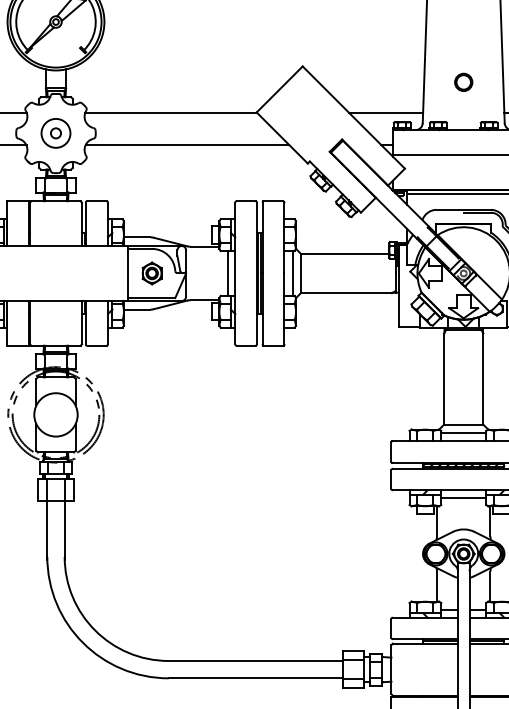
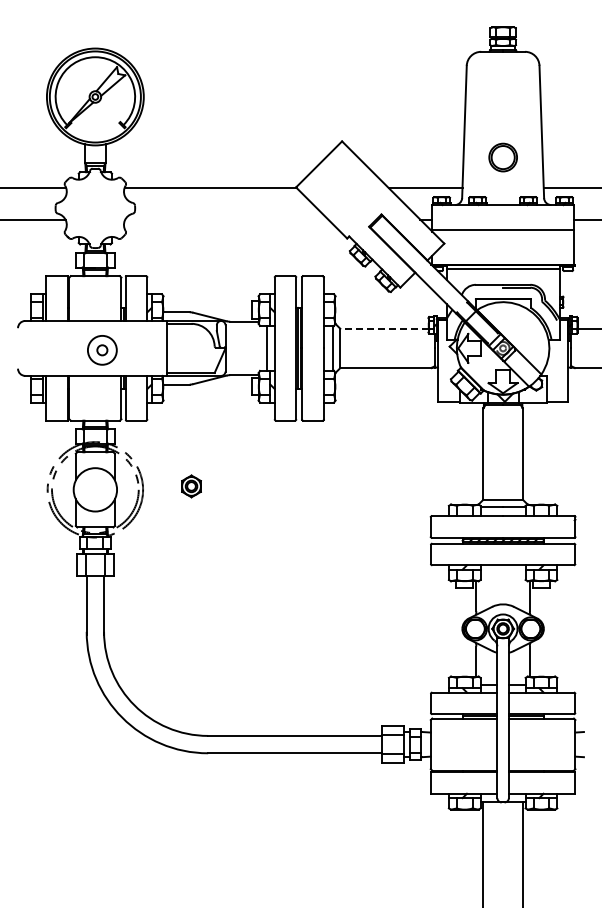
part: (463, 81) -> (502, 156), size x1.6
part: (56, 133) -> (102, 350), moved
line: (187, 144) -> (226, 219), removed
line: (344, 253) -> (383, 328), solid -> dashed
part: (152, 273) -> (191, 486), moved
line: (463, 497) -> (502, 572), removed

